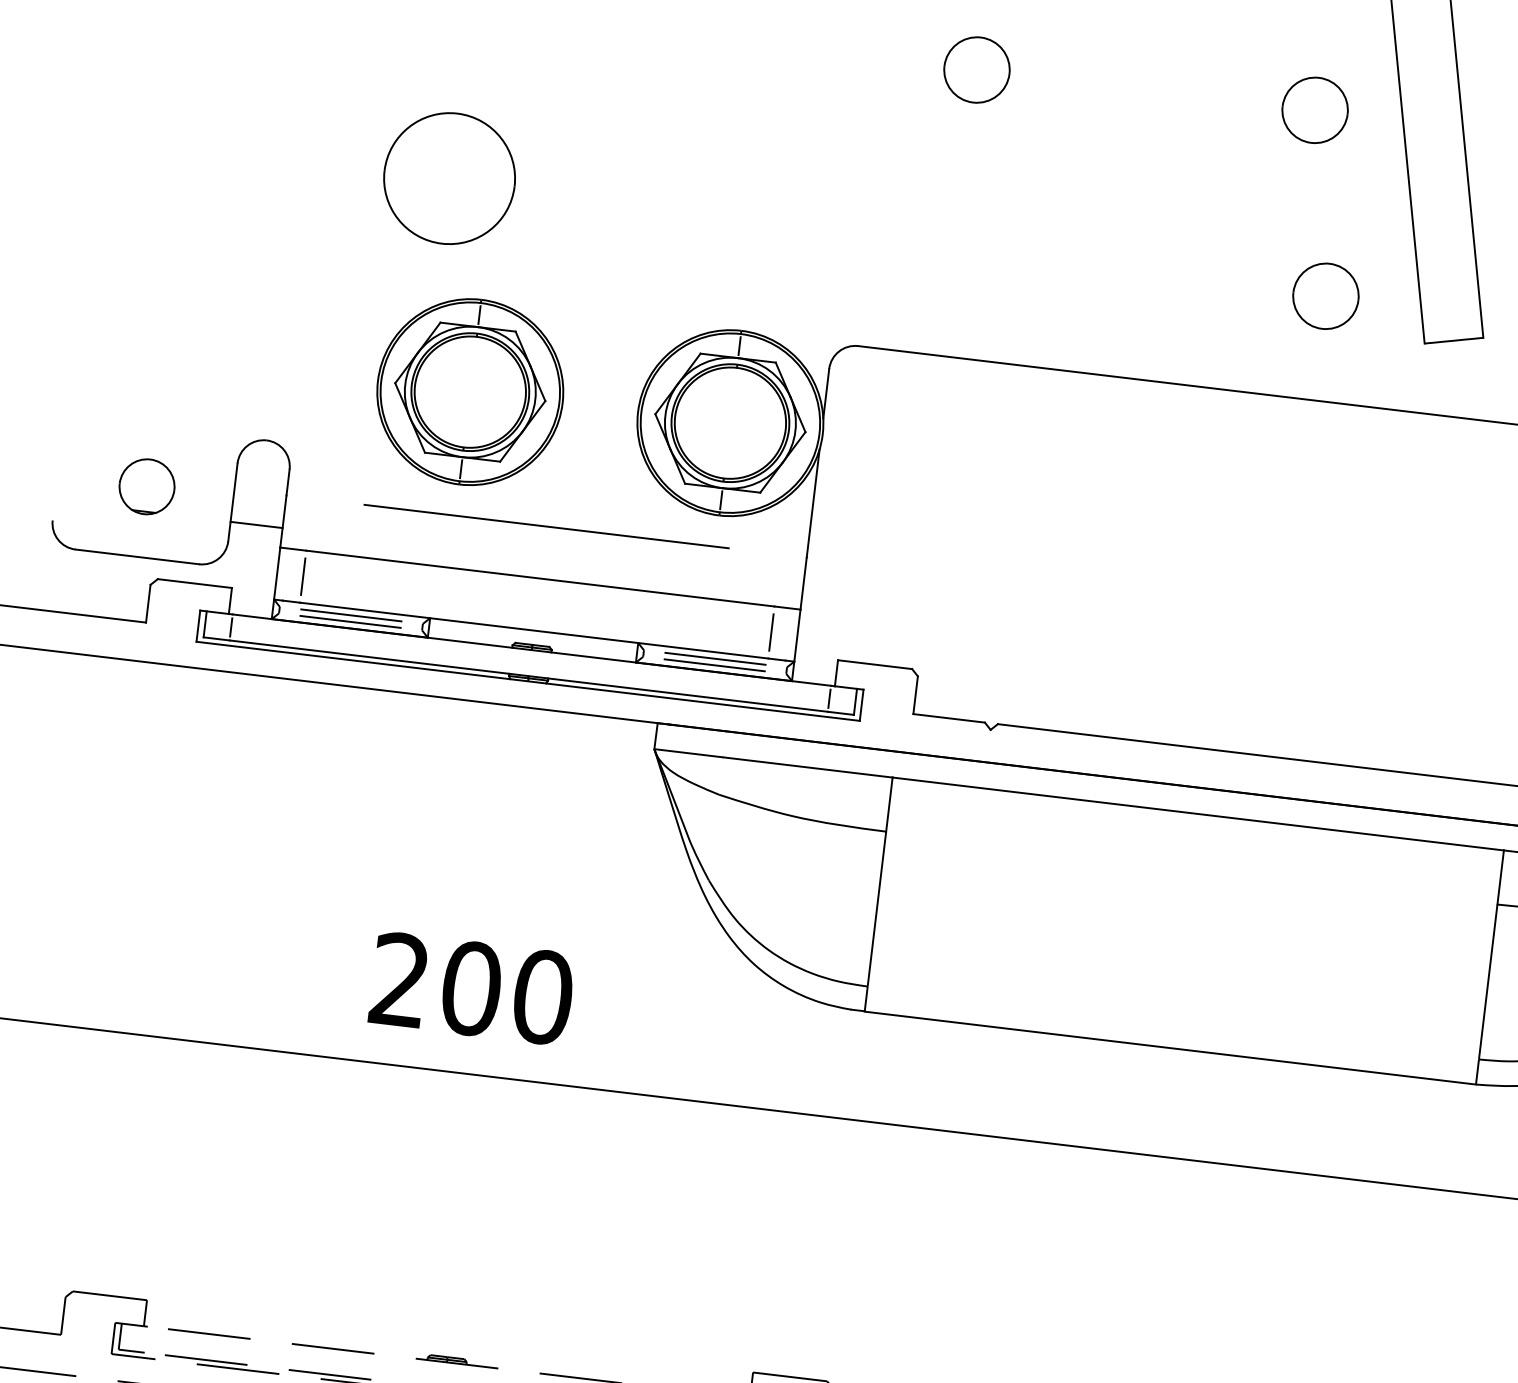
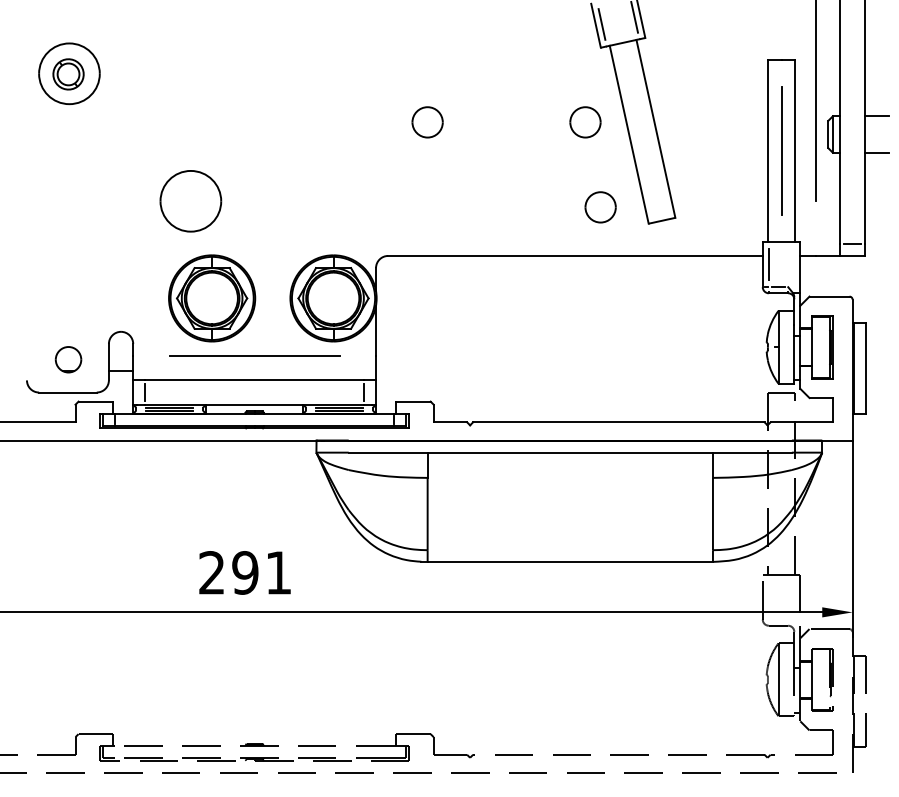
text: (506, 991) -> (261, 572), 200 -> 291

